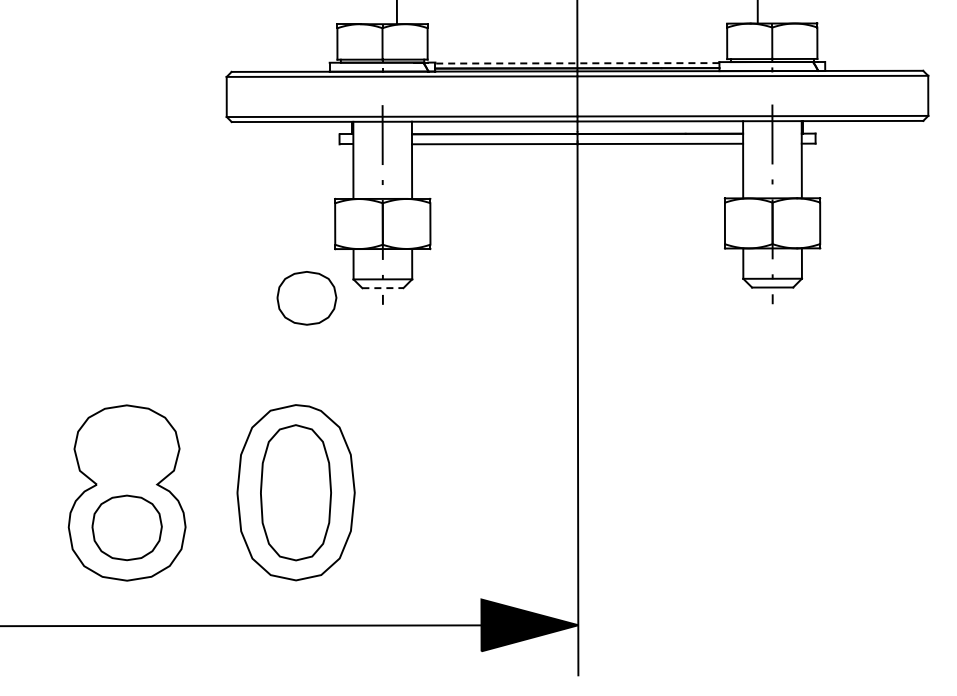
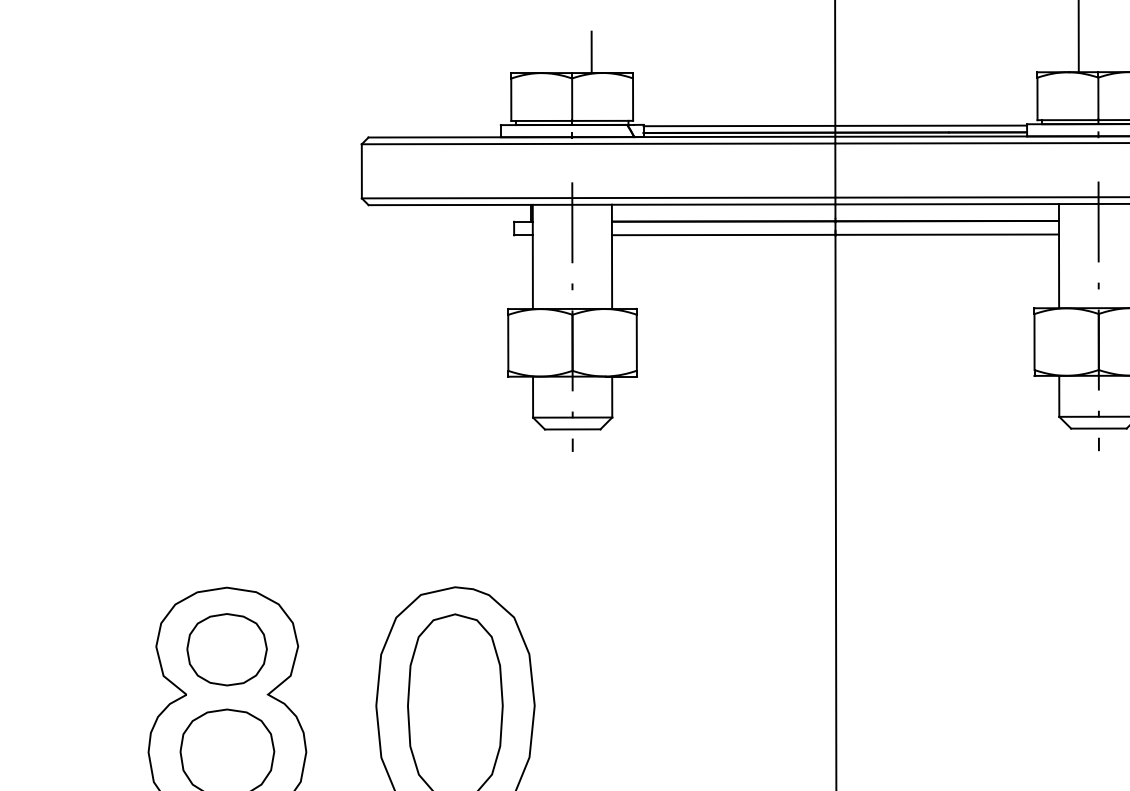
line: (576, 63) -> (834, 126), dashed -> solid
line: (382, 288) -> (572, 429), dashed -> solid
part: (306, 298) -> (226, 649), moved

